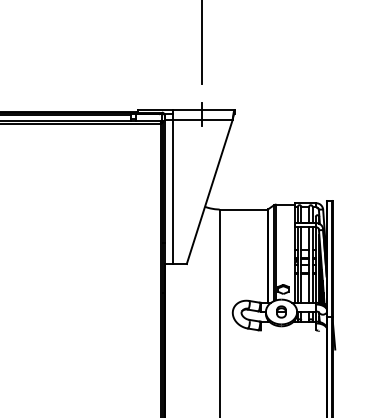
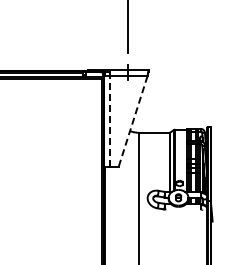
line: (172, 191) -> (109, 121), solid -> dashed
line: (210, 191) -> (133, 121), solid -> dashed

